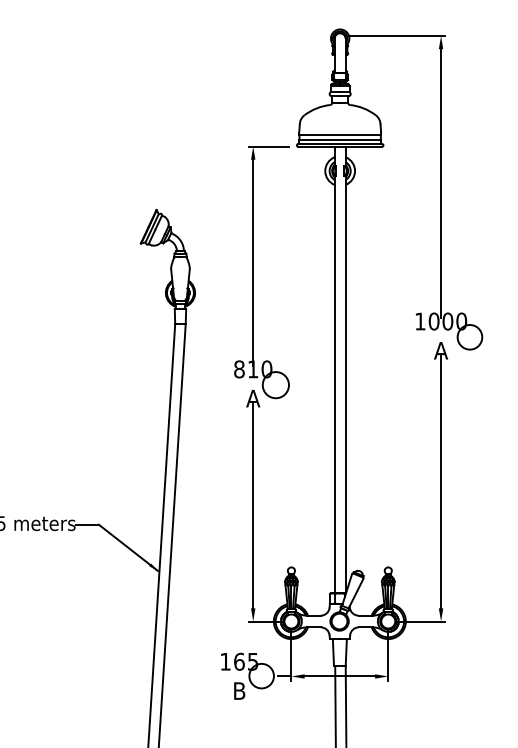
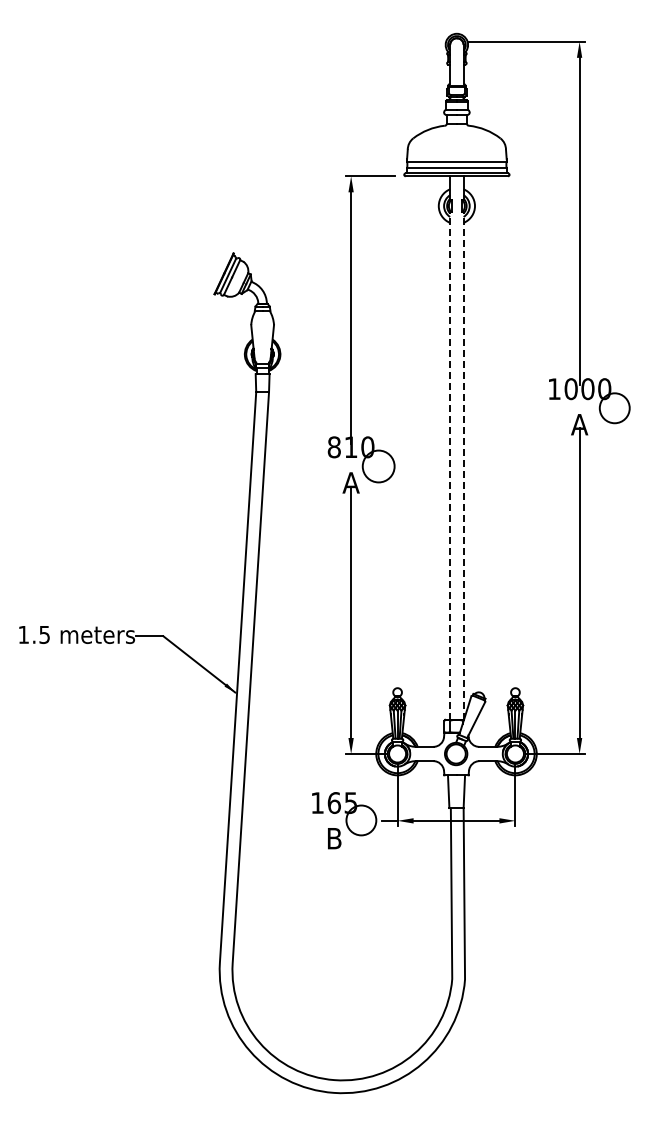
line: (334, 385) -> (450, 466), solid -> dashed
line: (345, 385) -> (463, 466), solid -> dashed

